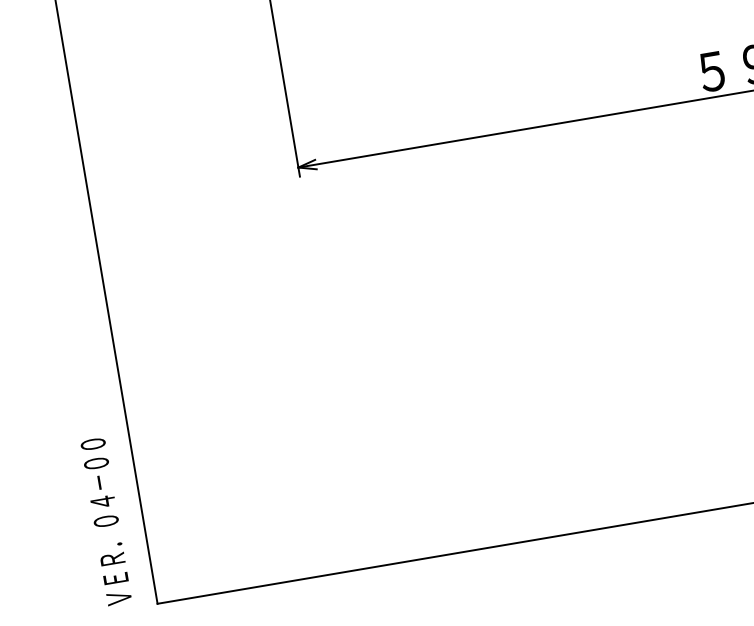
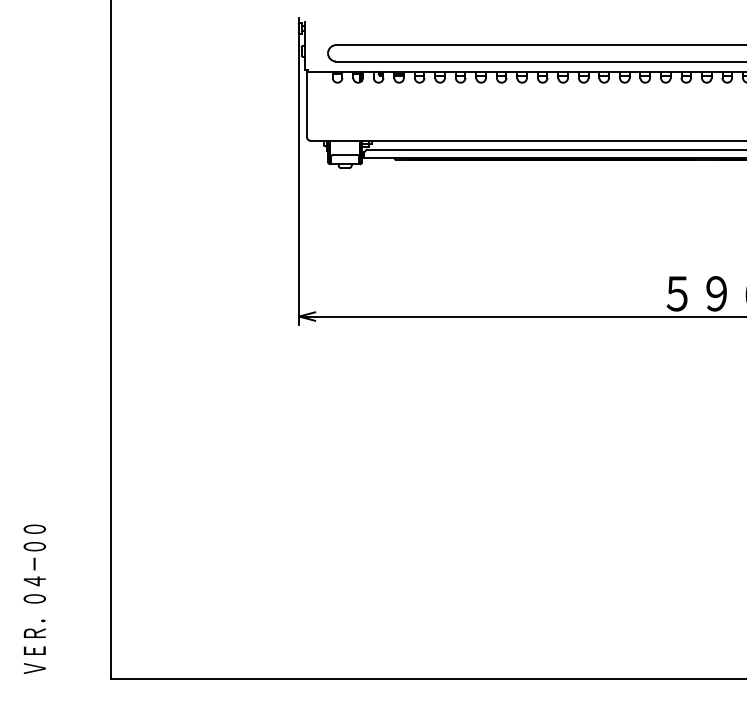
text: (105, 520) -> (34, 598), moved

